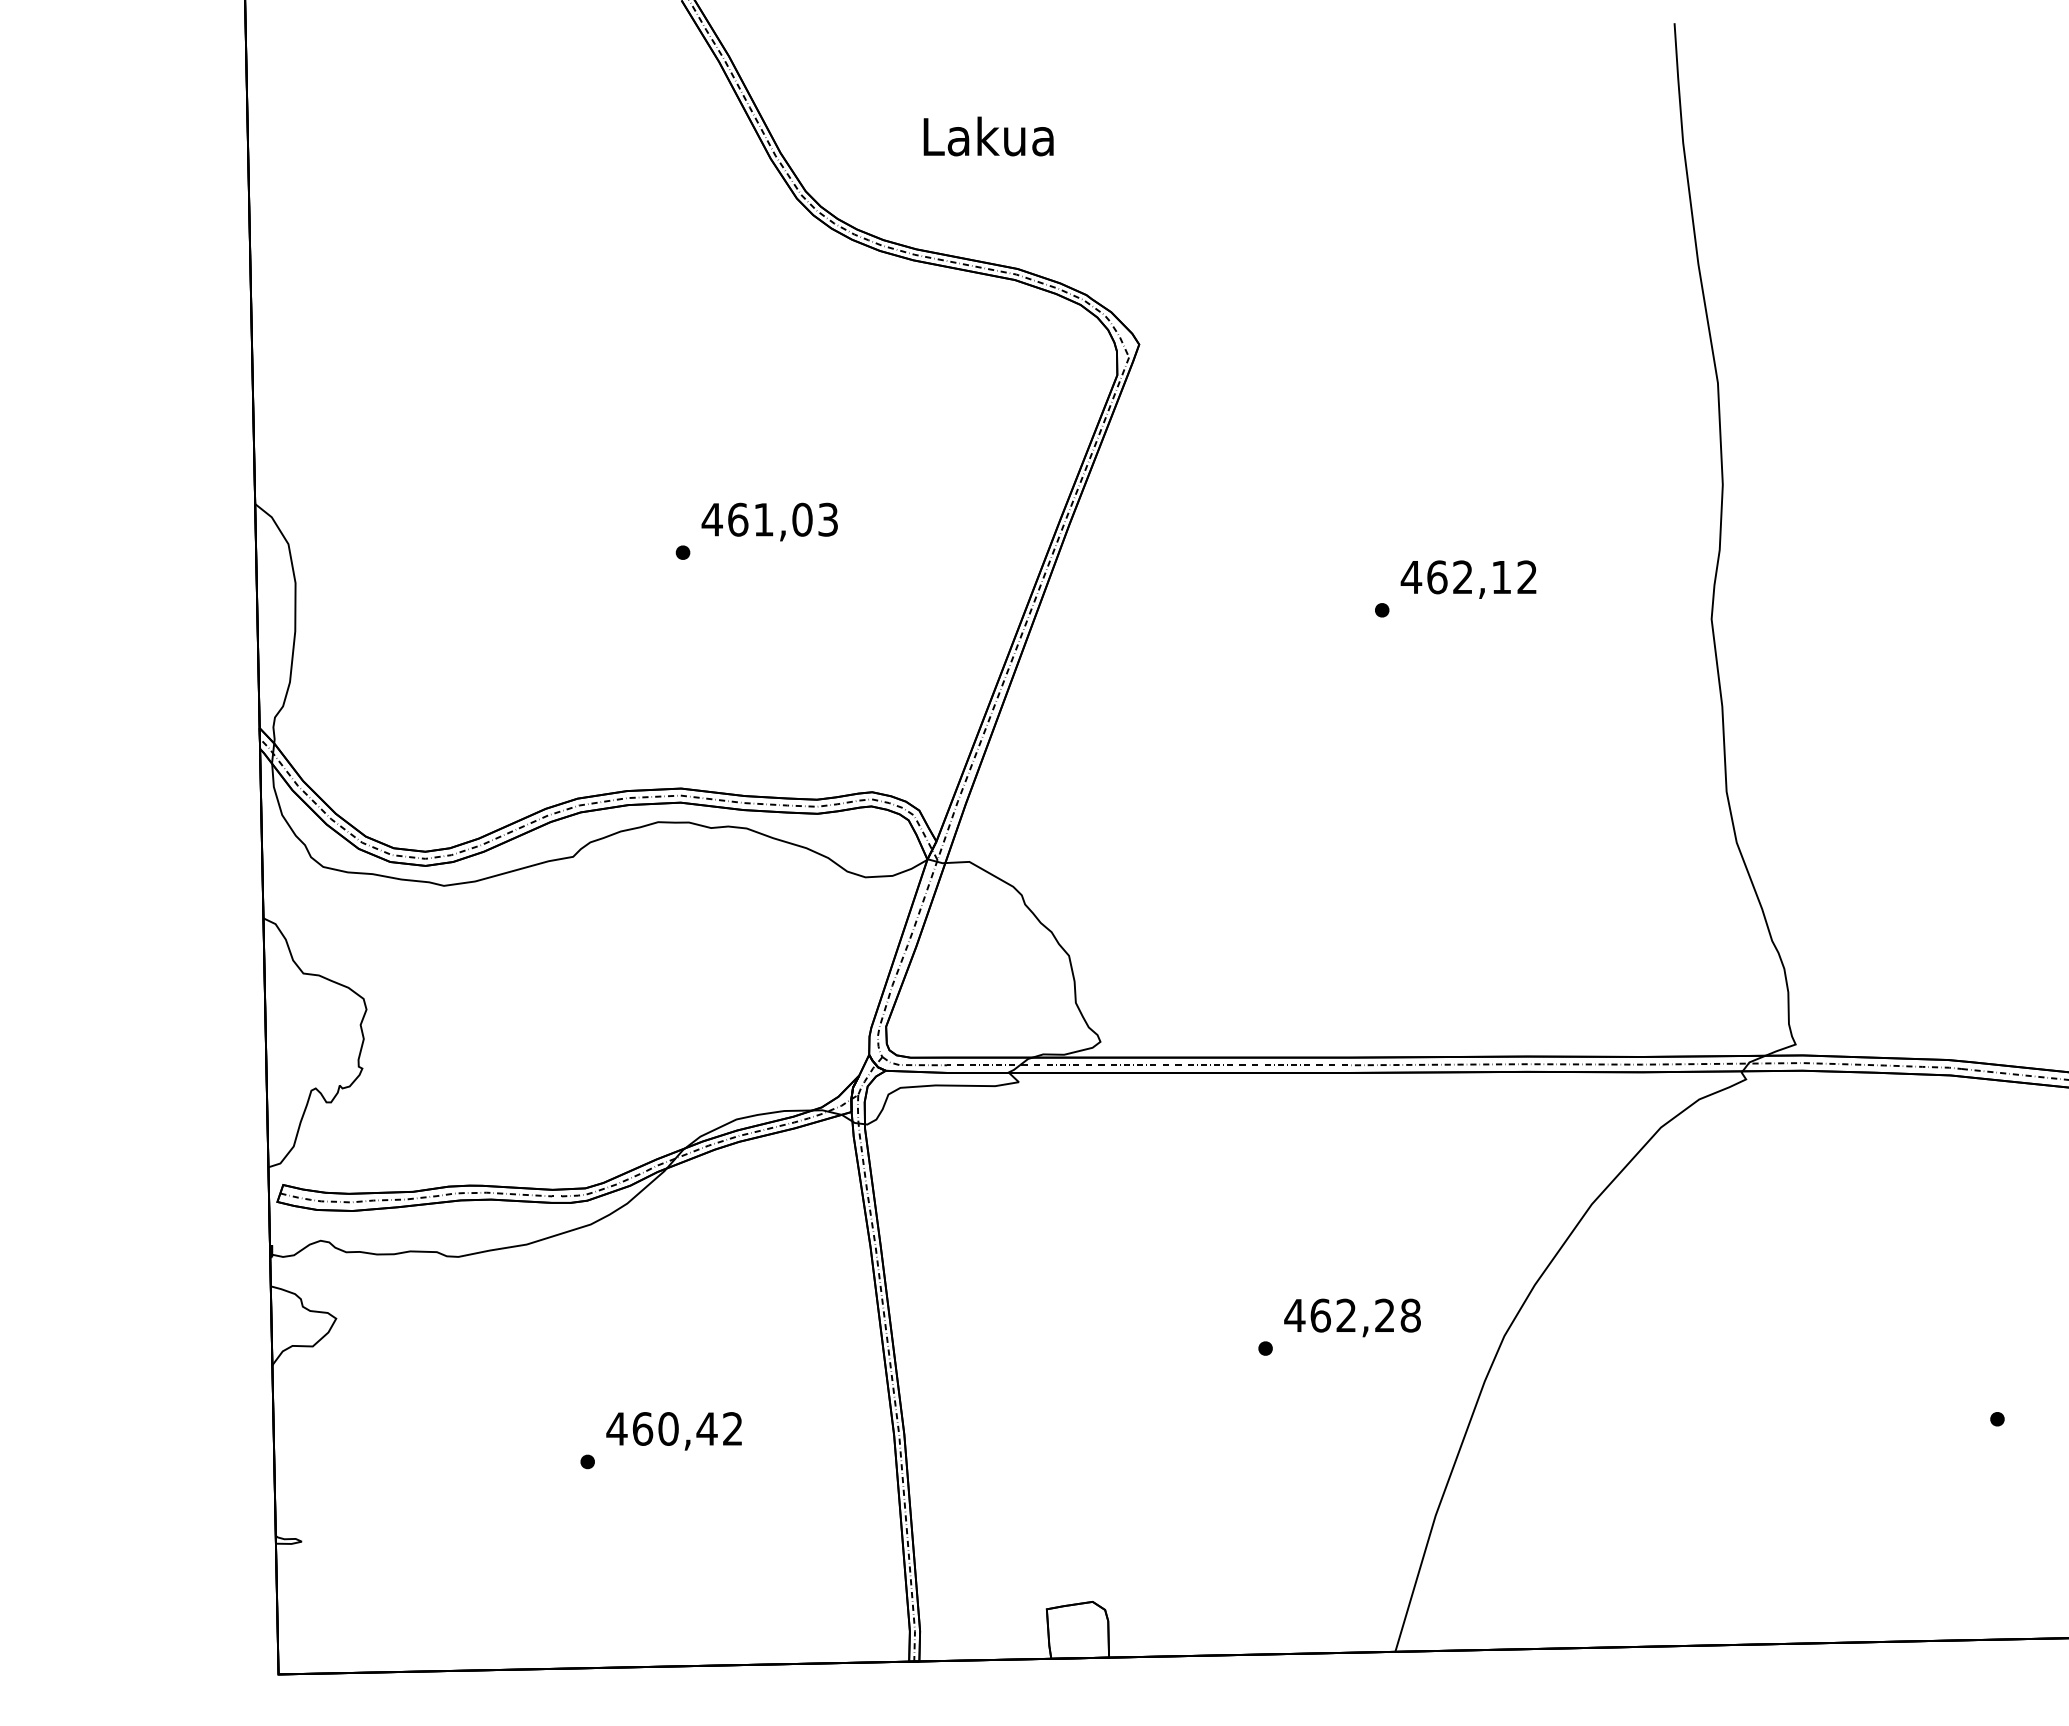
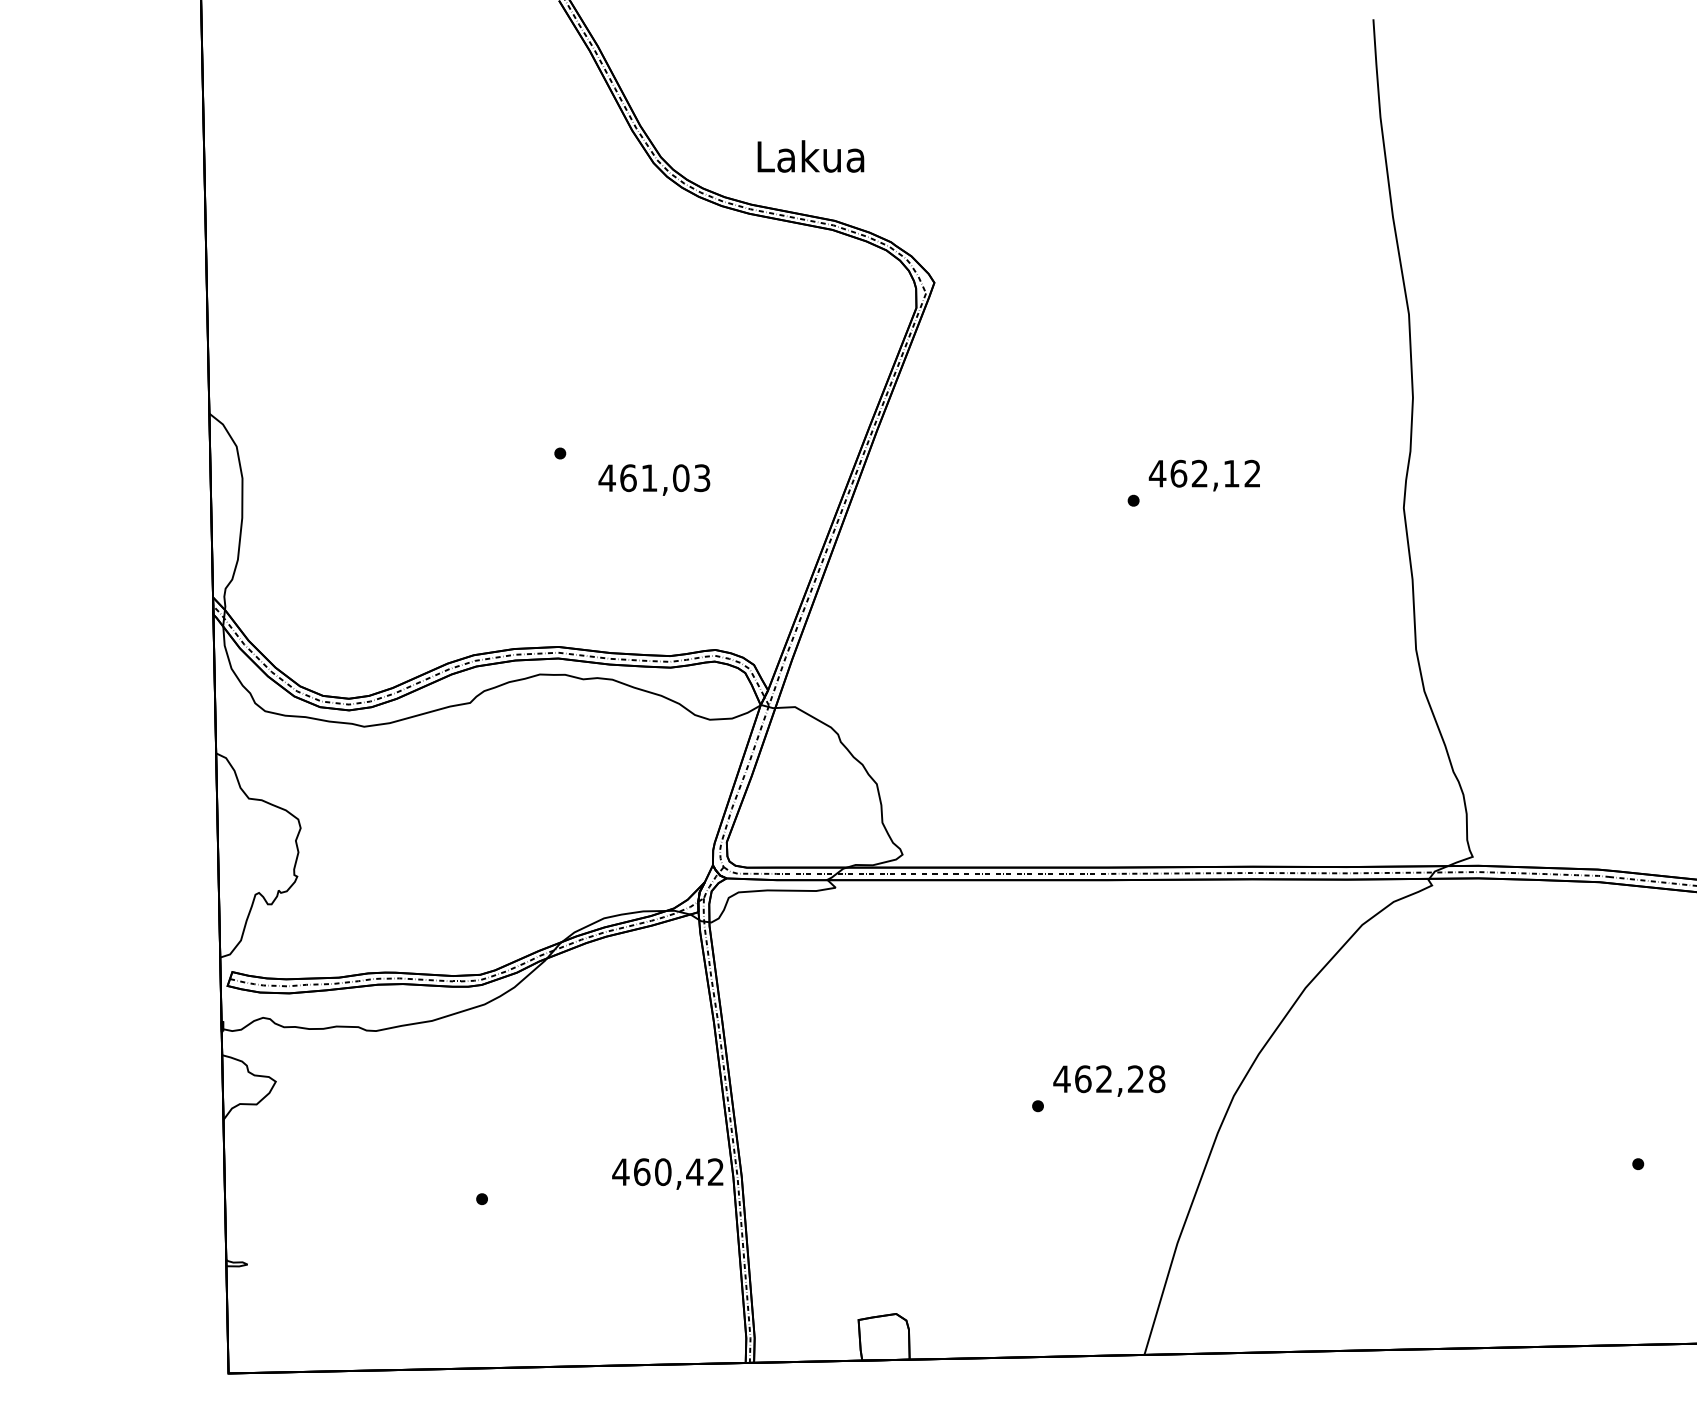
text: (988, 136) -> (810, 156), moved
text: (769, 521) -> (654, 479), moved
text: (673, 1431) -> (667, 1174), moved

